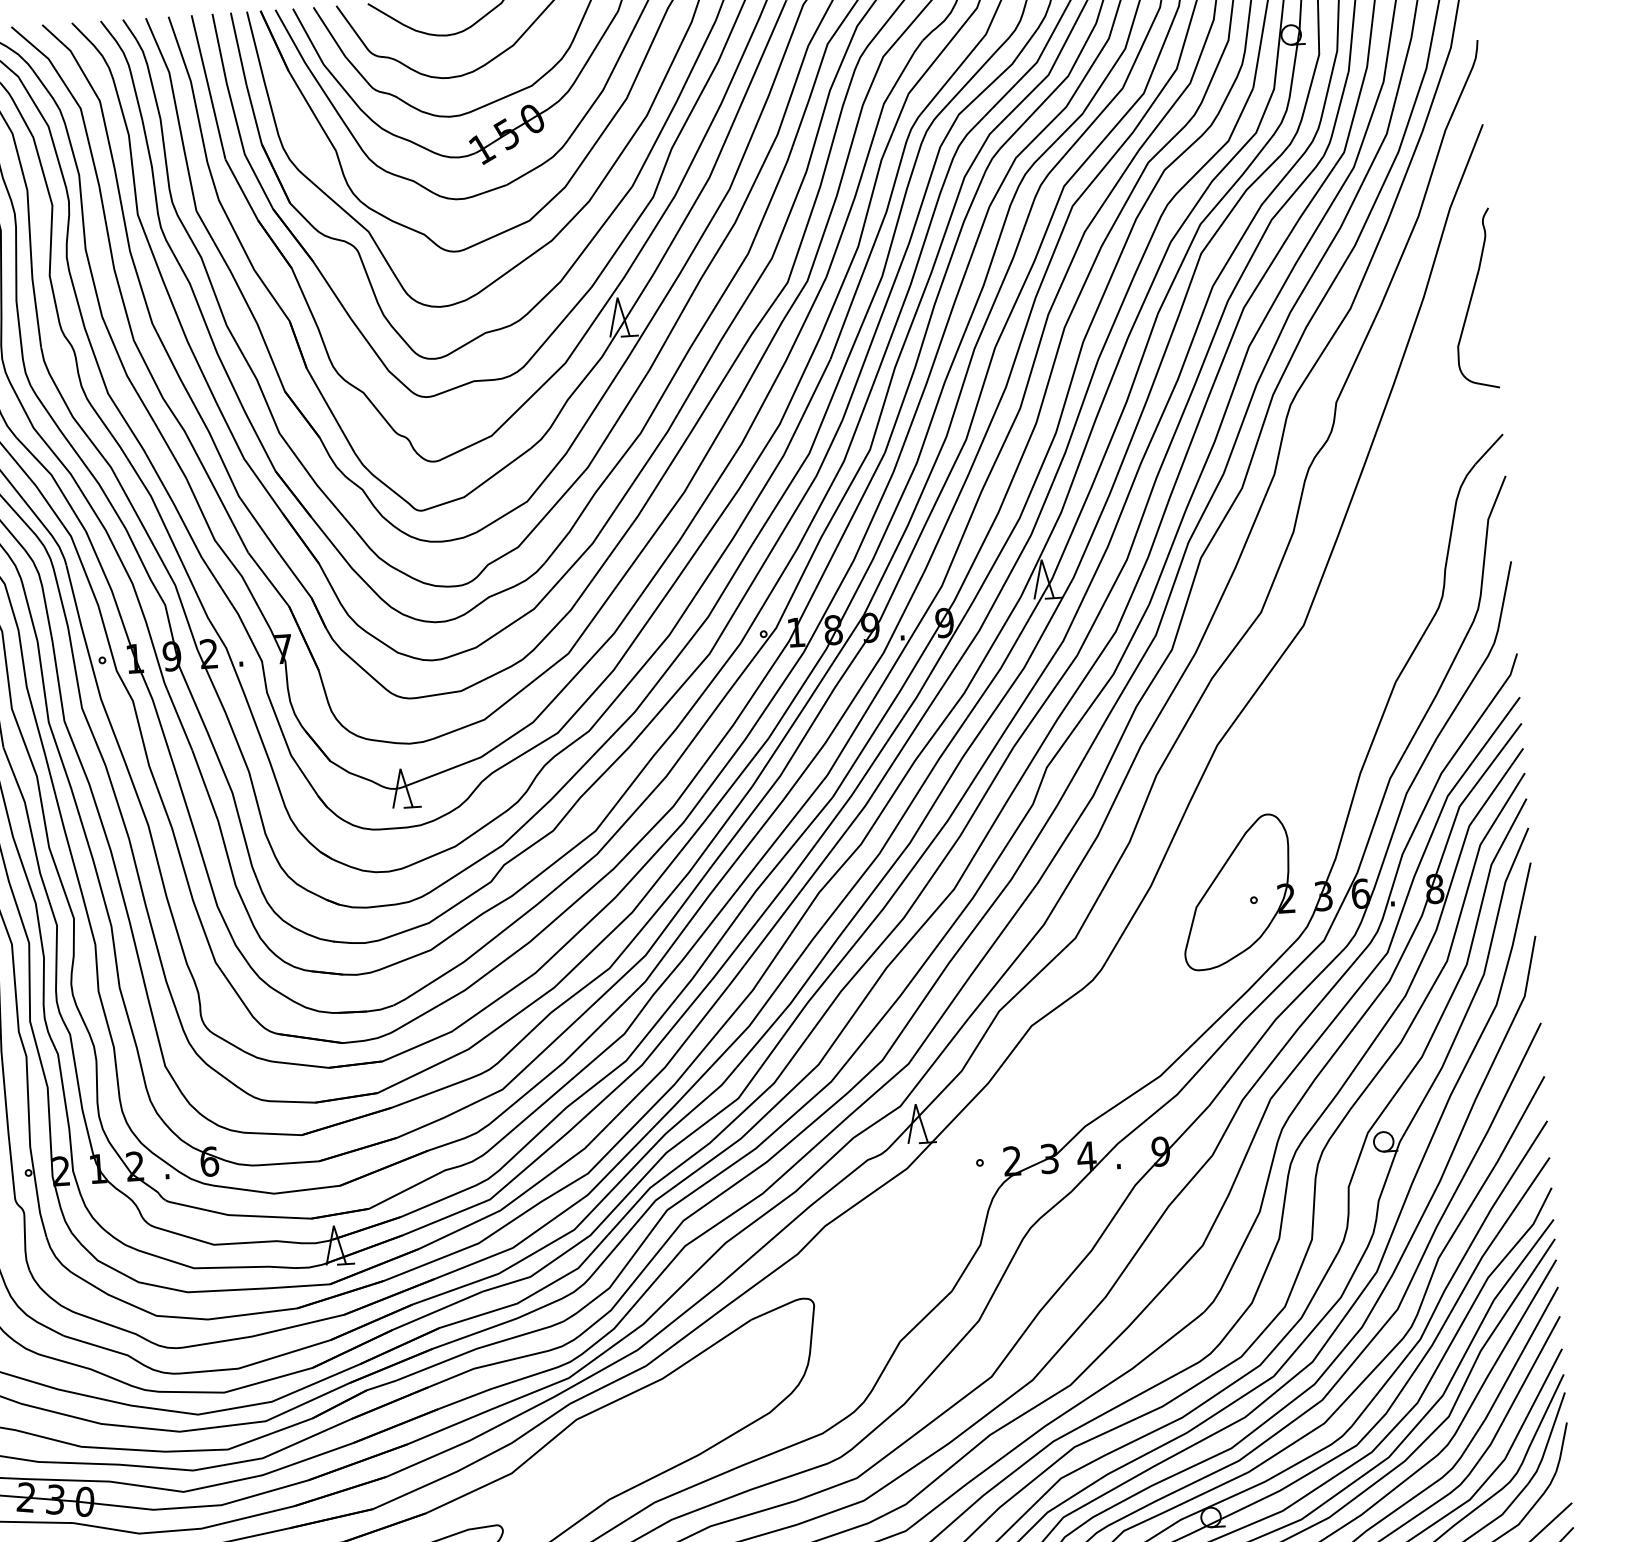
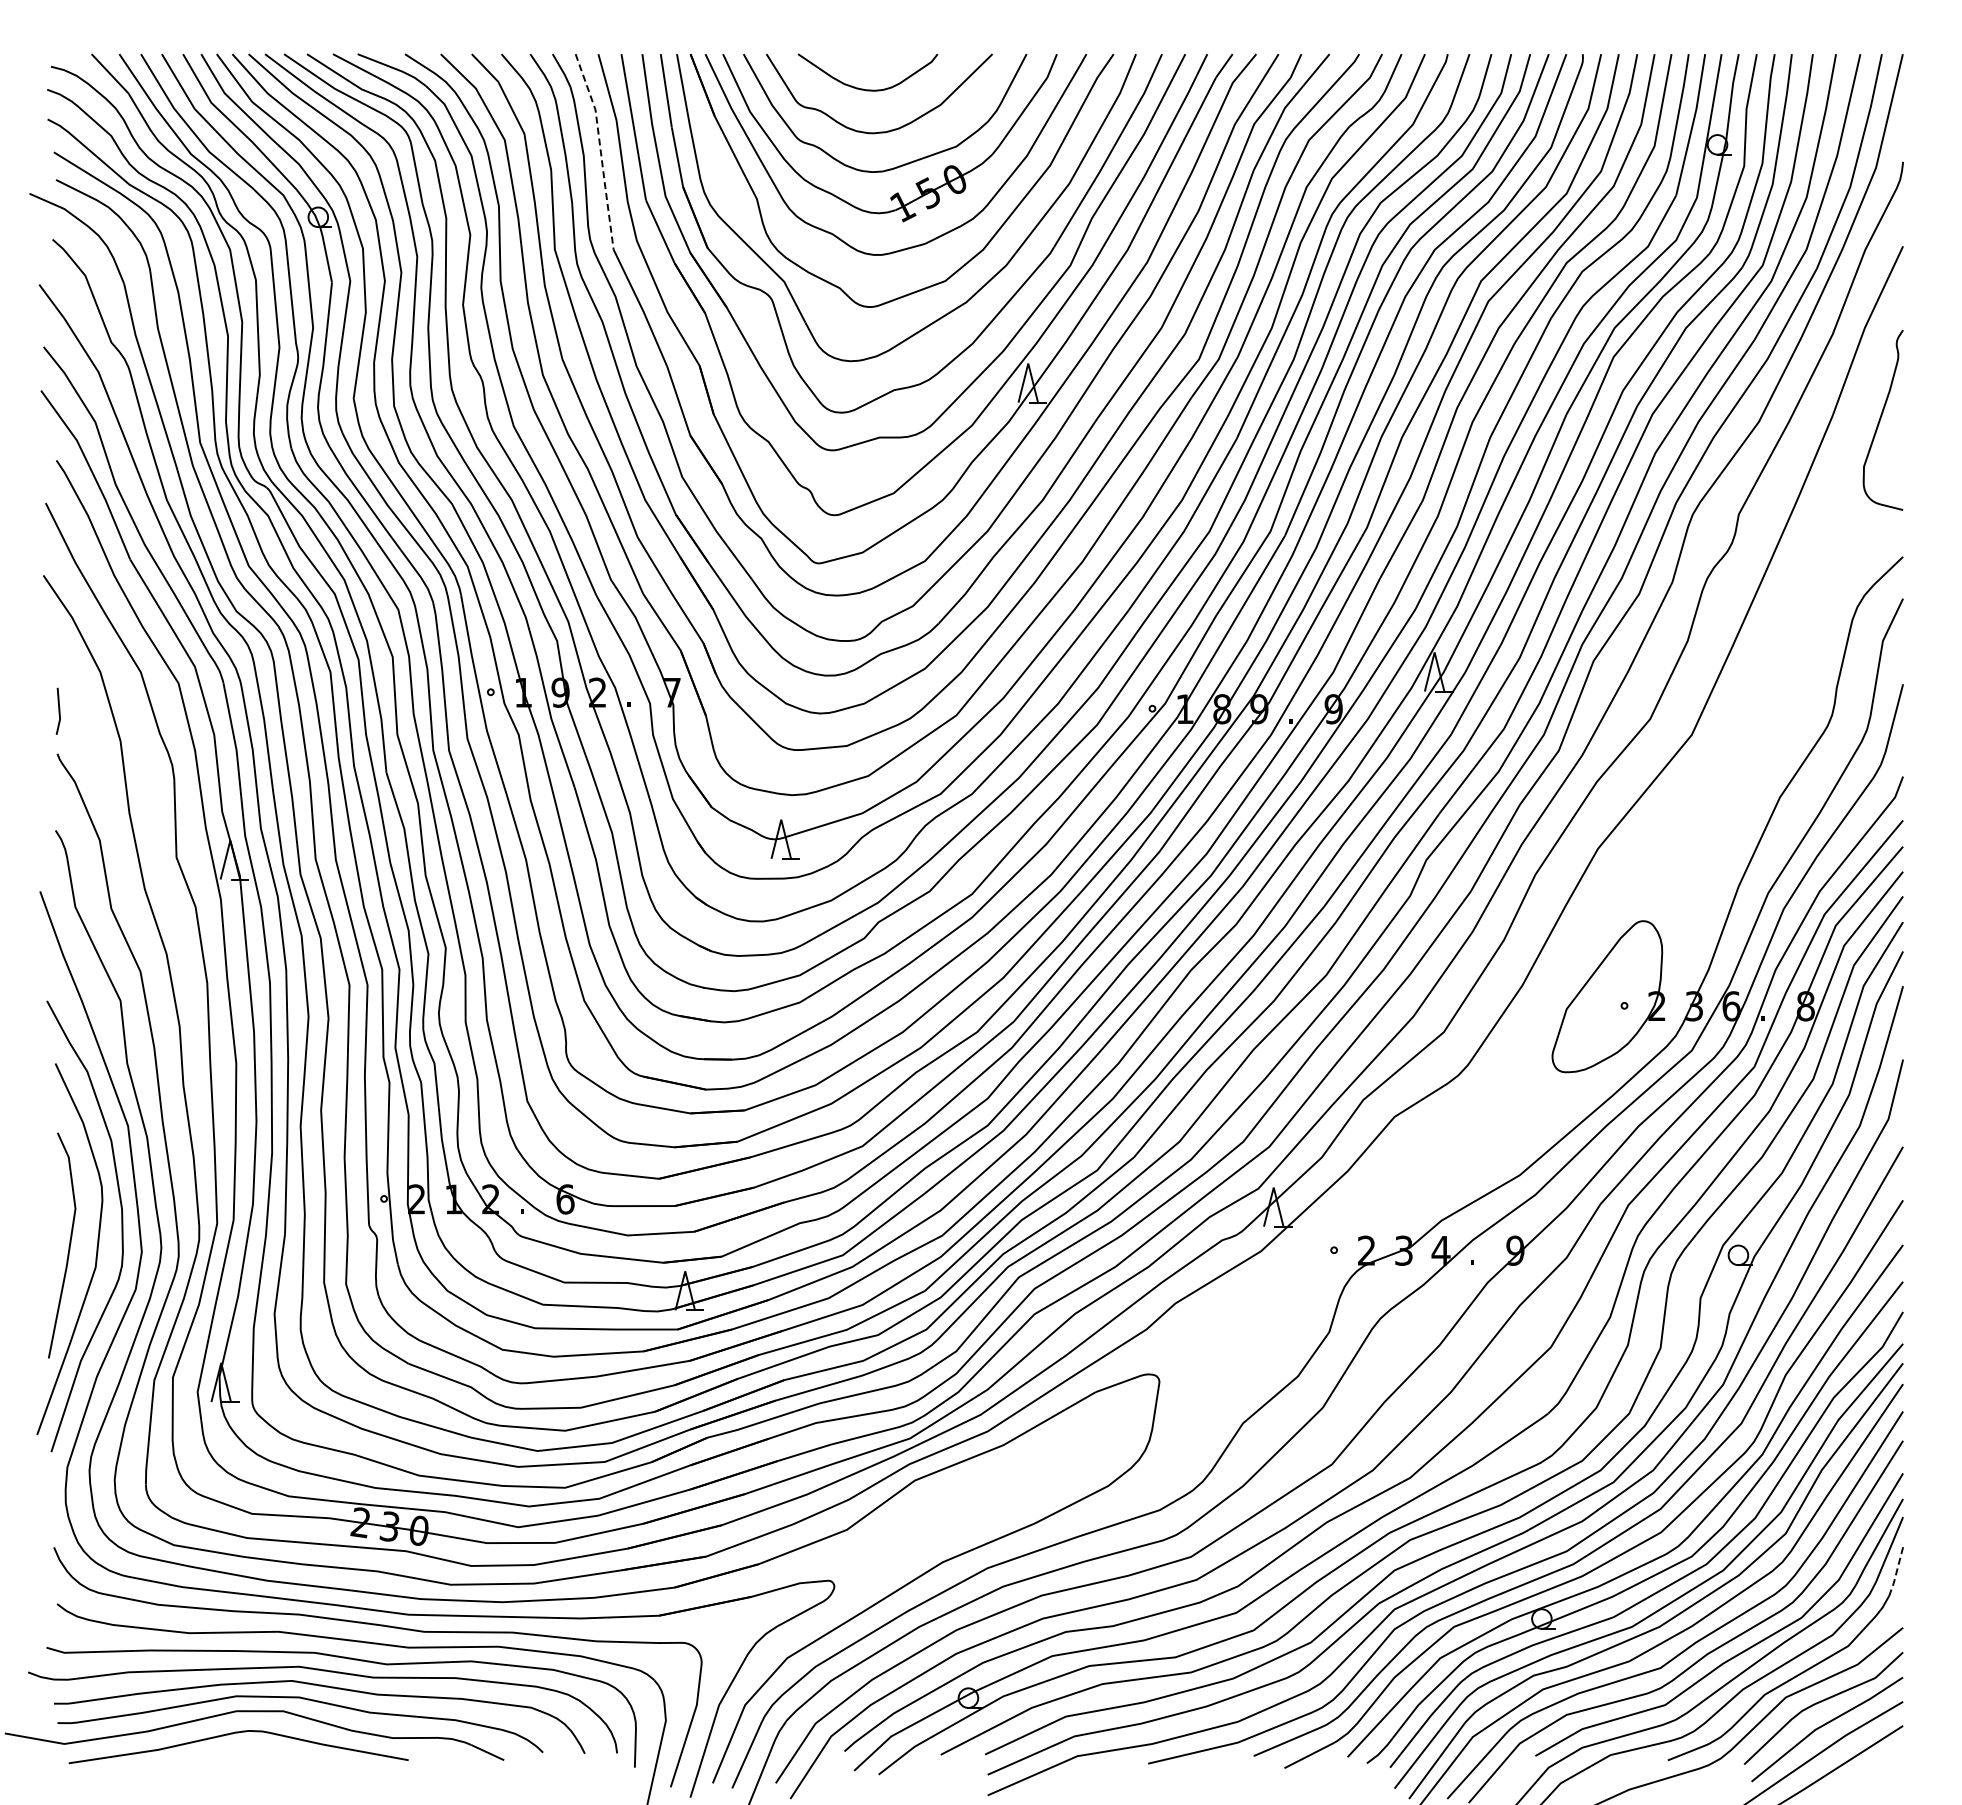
line: (176, 112) -> (600, 150), solid -> dashed
line: (1561, 1448) -> (1896, 1572), solid -> dashed

